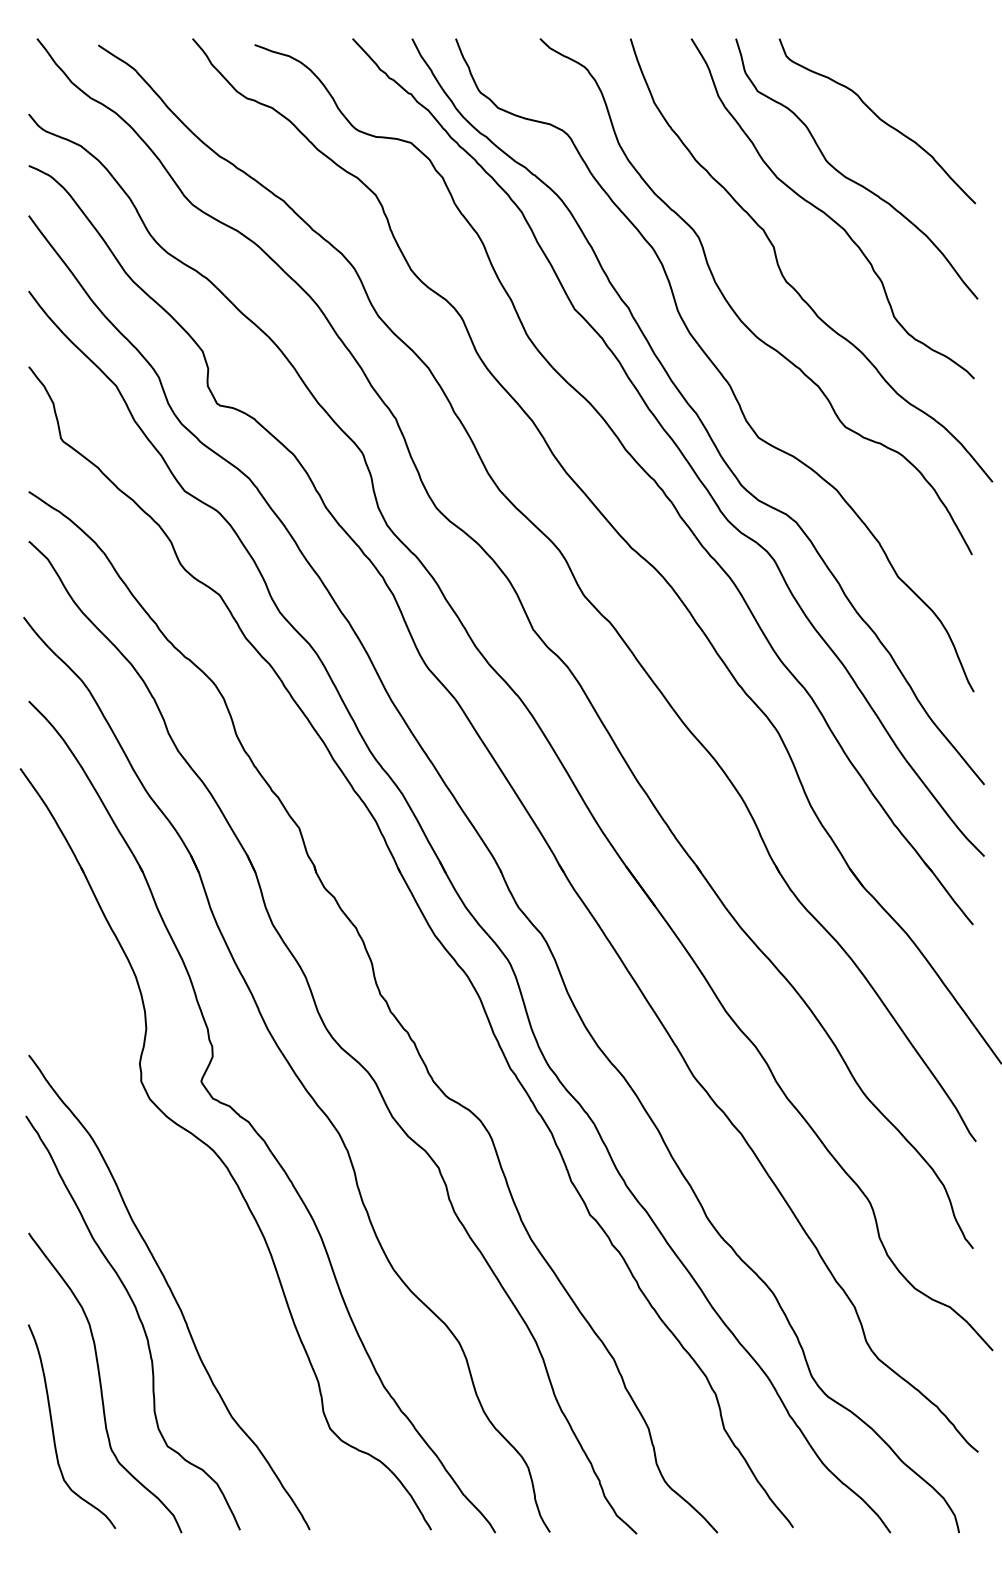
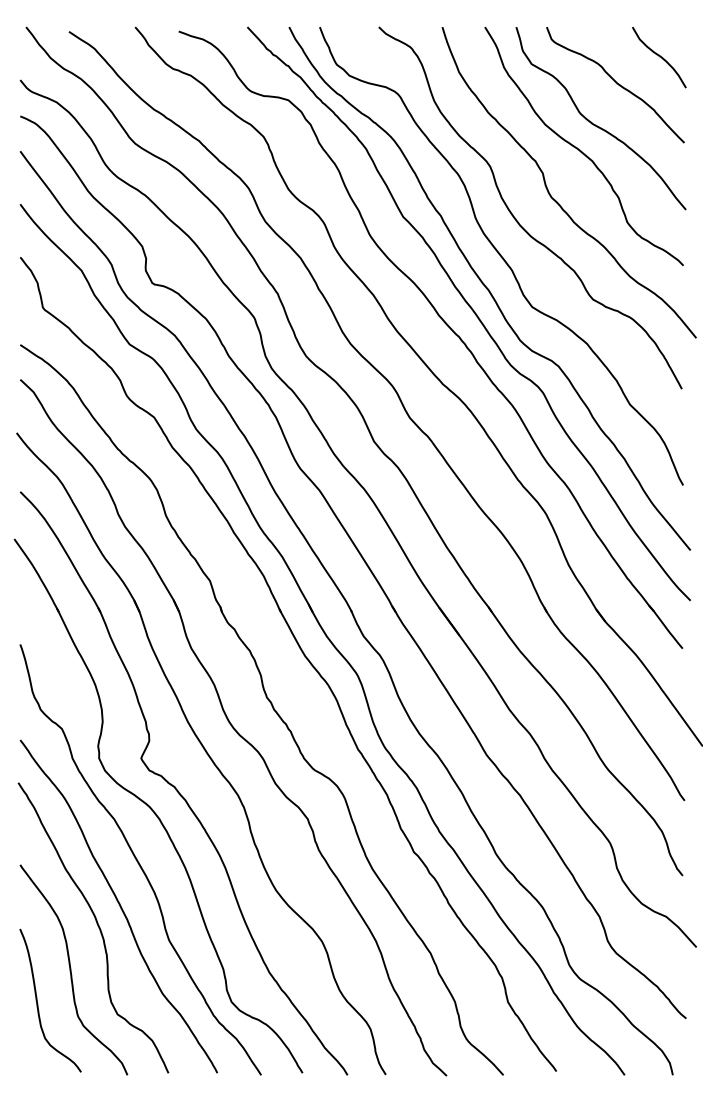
curve: (939, 80) -> (659, 56), added
curve: (196, 1226) -> (137, 860), added

